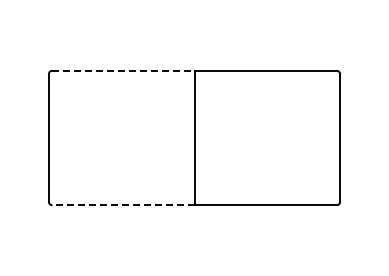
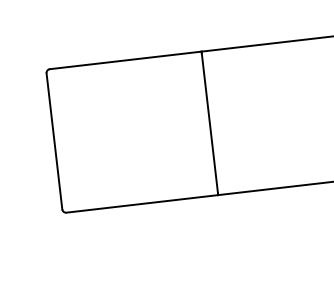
line: (123, 70) -> (125, 60), dashed -> solid
line: (122, 205) -> (141, 204), dashed -> solid

